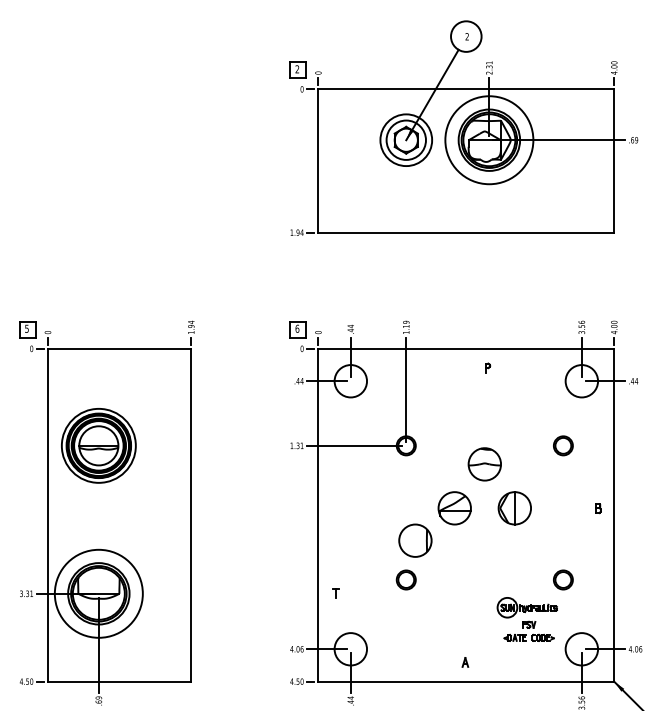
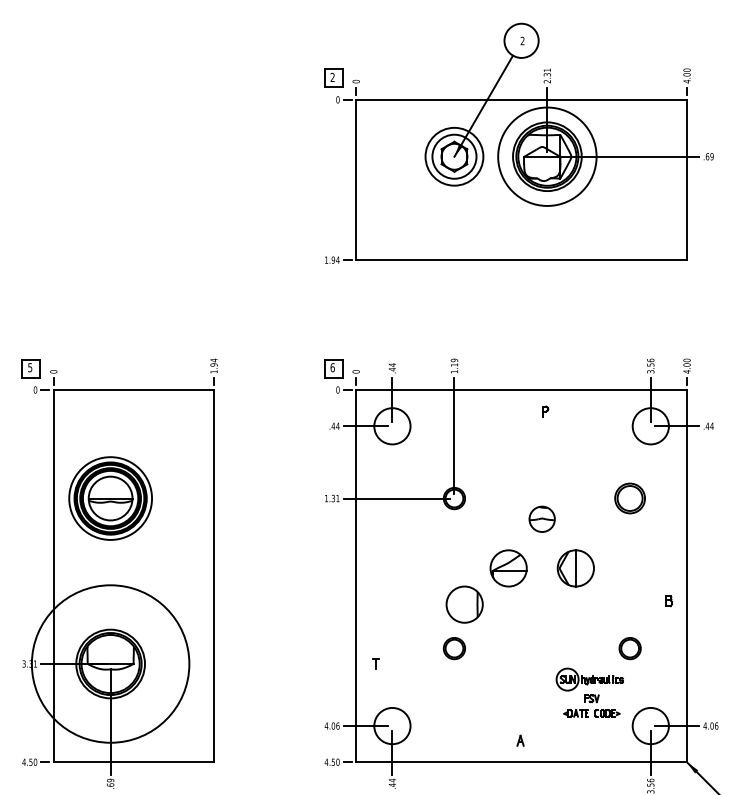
circle: (563, 445) -> (630, 498), size x1.4
part: (484, 464) -> (541, 519), size x0.7
part: (598, 508) -> (669, 601), moved
circle: (98, 593) -> (110, 663), size x1.6

